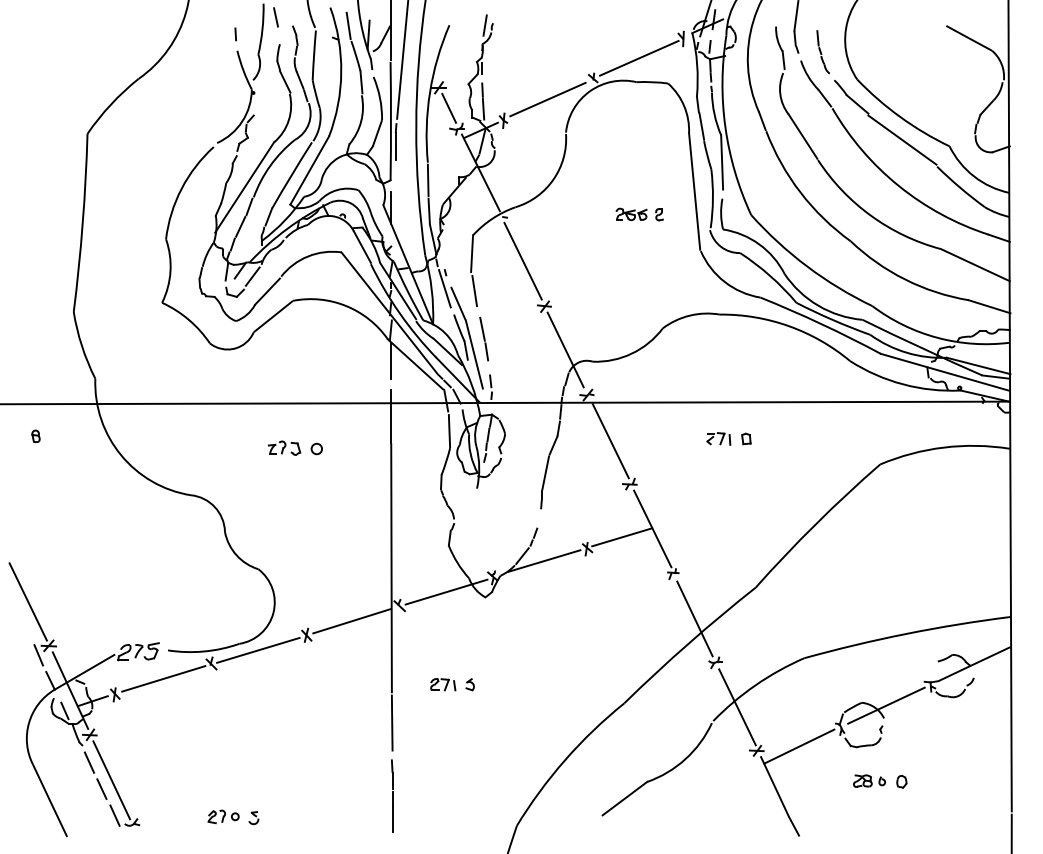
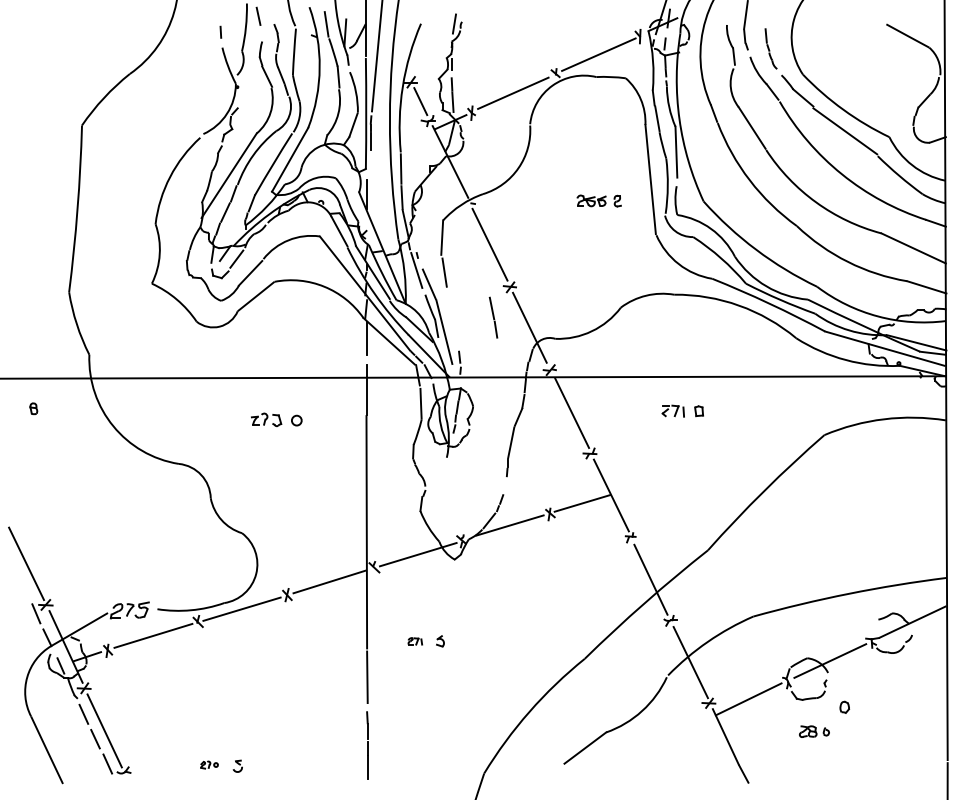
line: (484, 338) -> (493, 317), moved
part: (443, 684) -> (415, 641), size x0.6
part: (901, 780) -> (844, 706), moved
part: (223, 816) -> (209, 764), size x0.6

